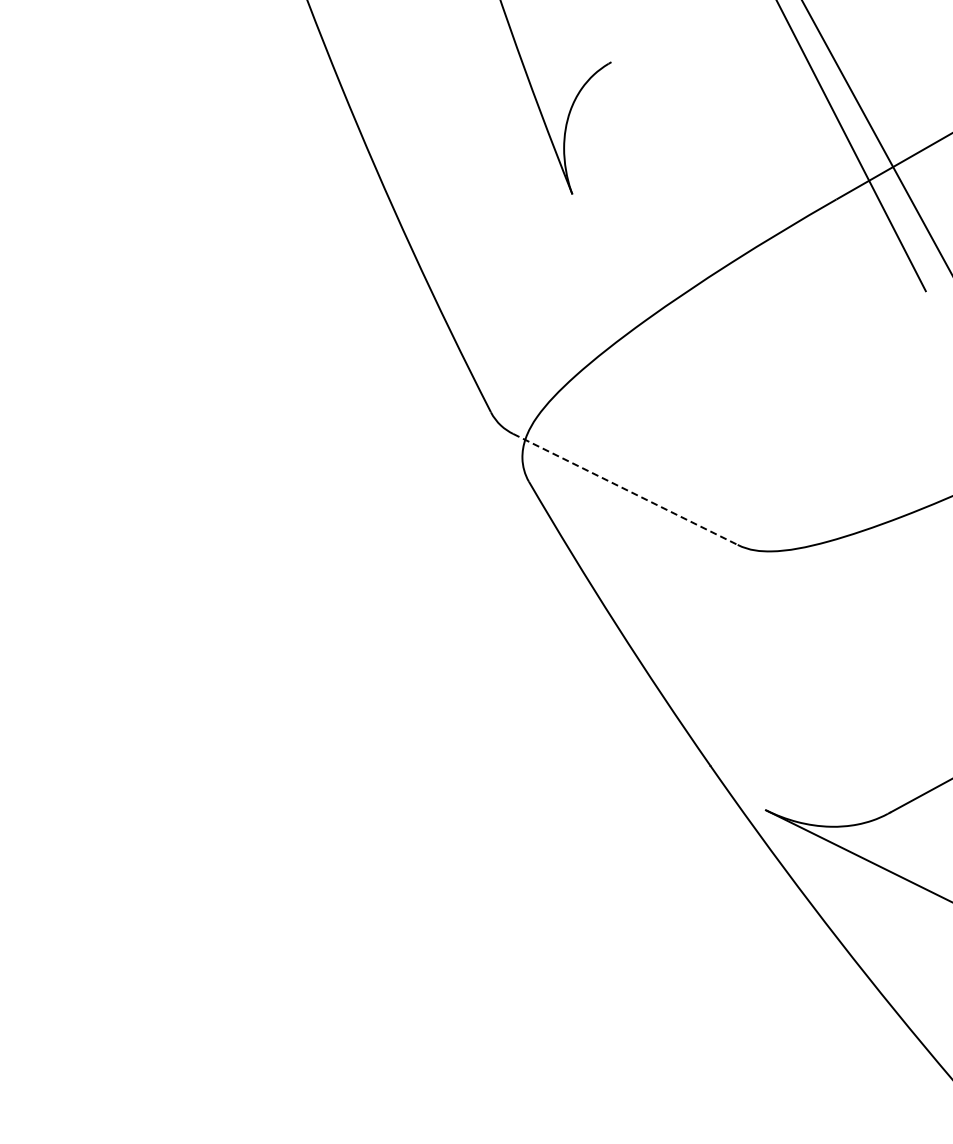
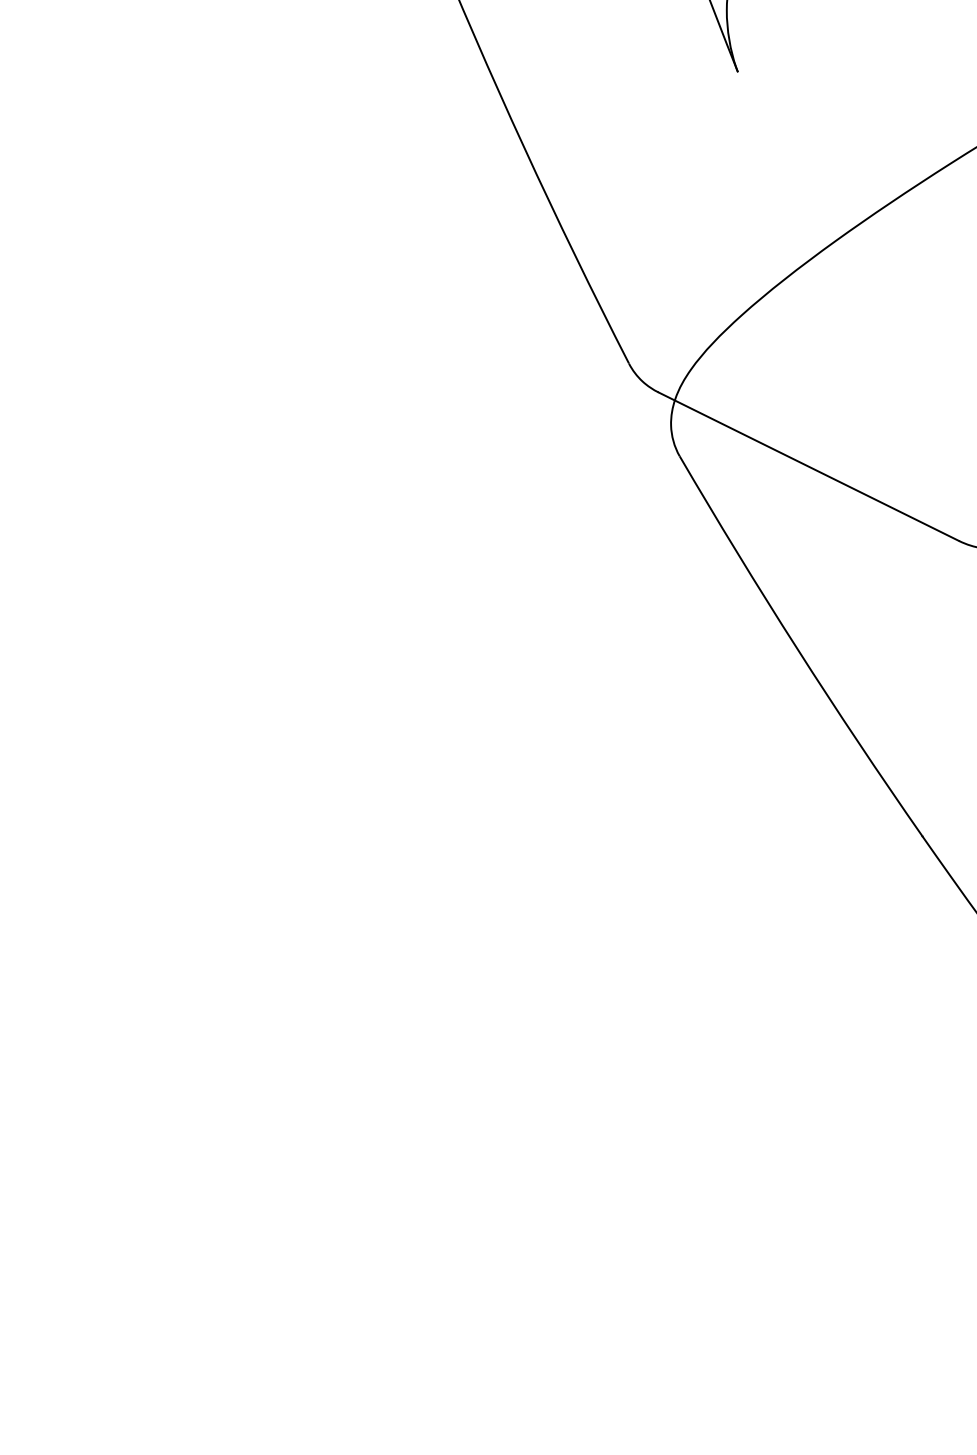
line: (625, 489) -> (808, 466), dashed -> solid

